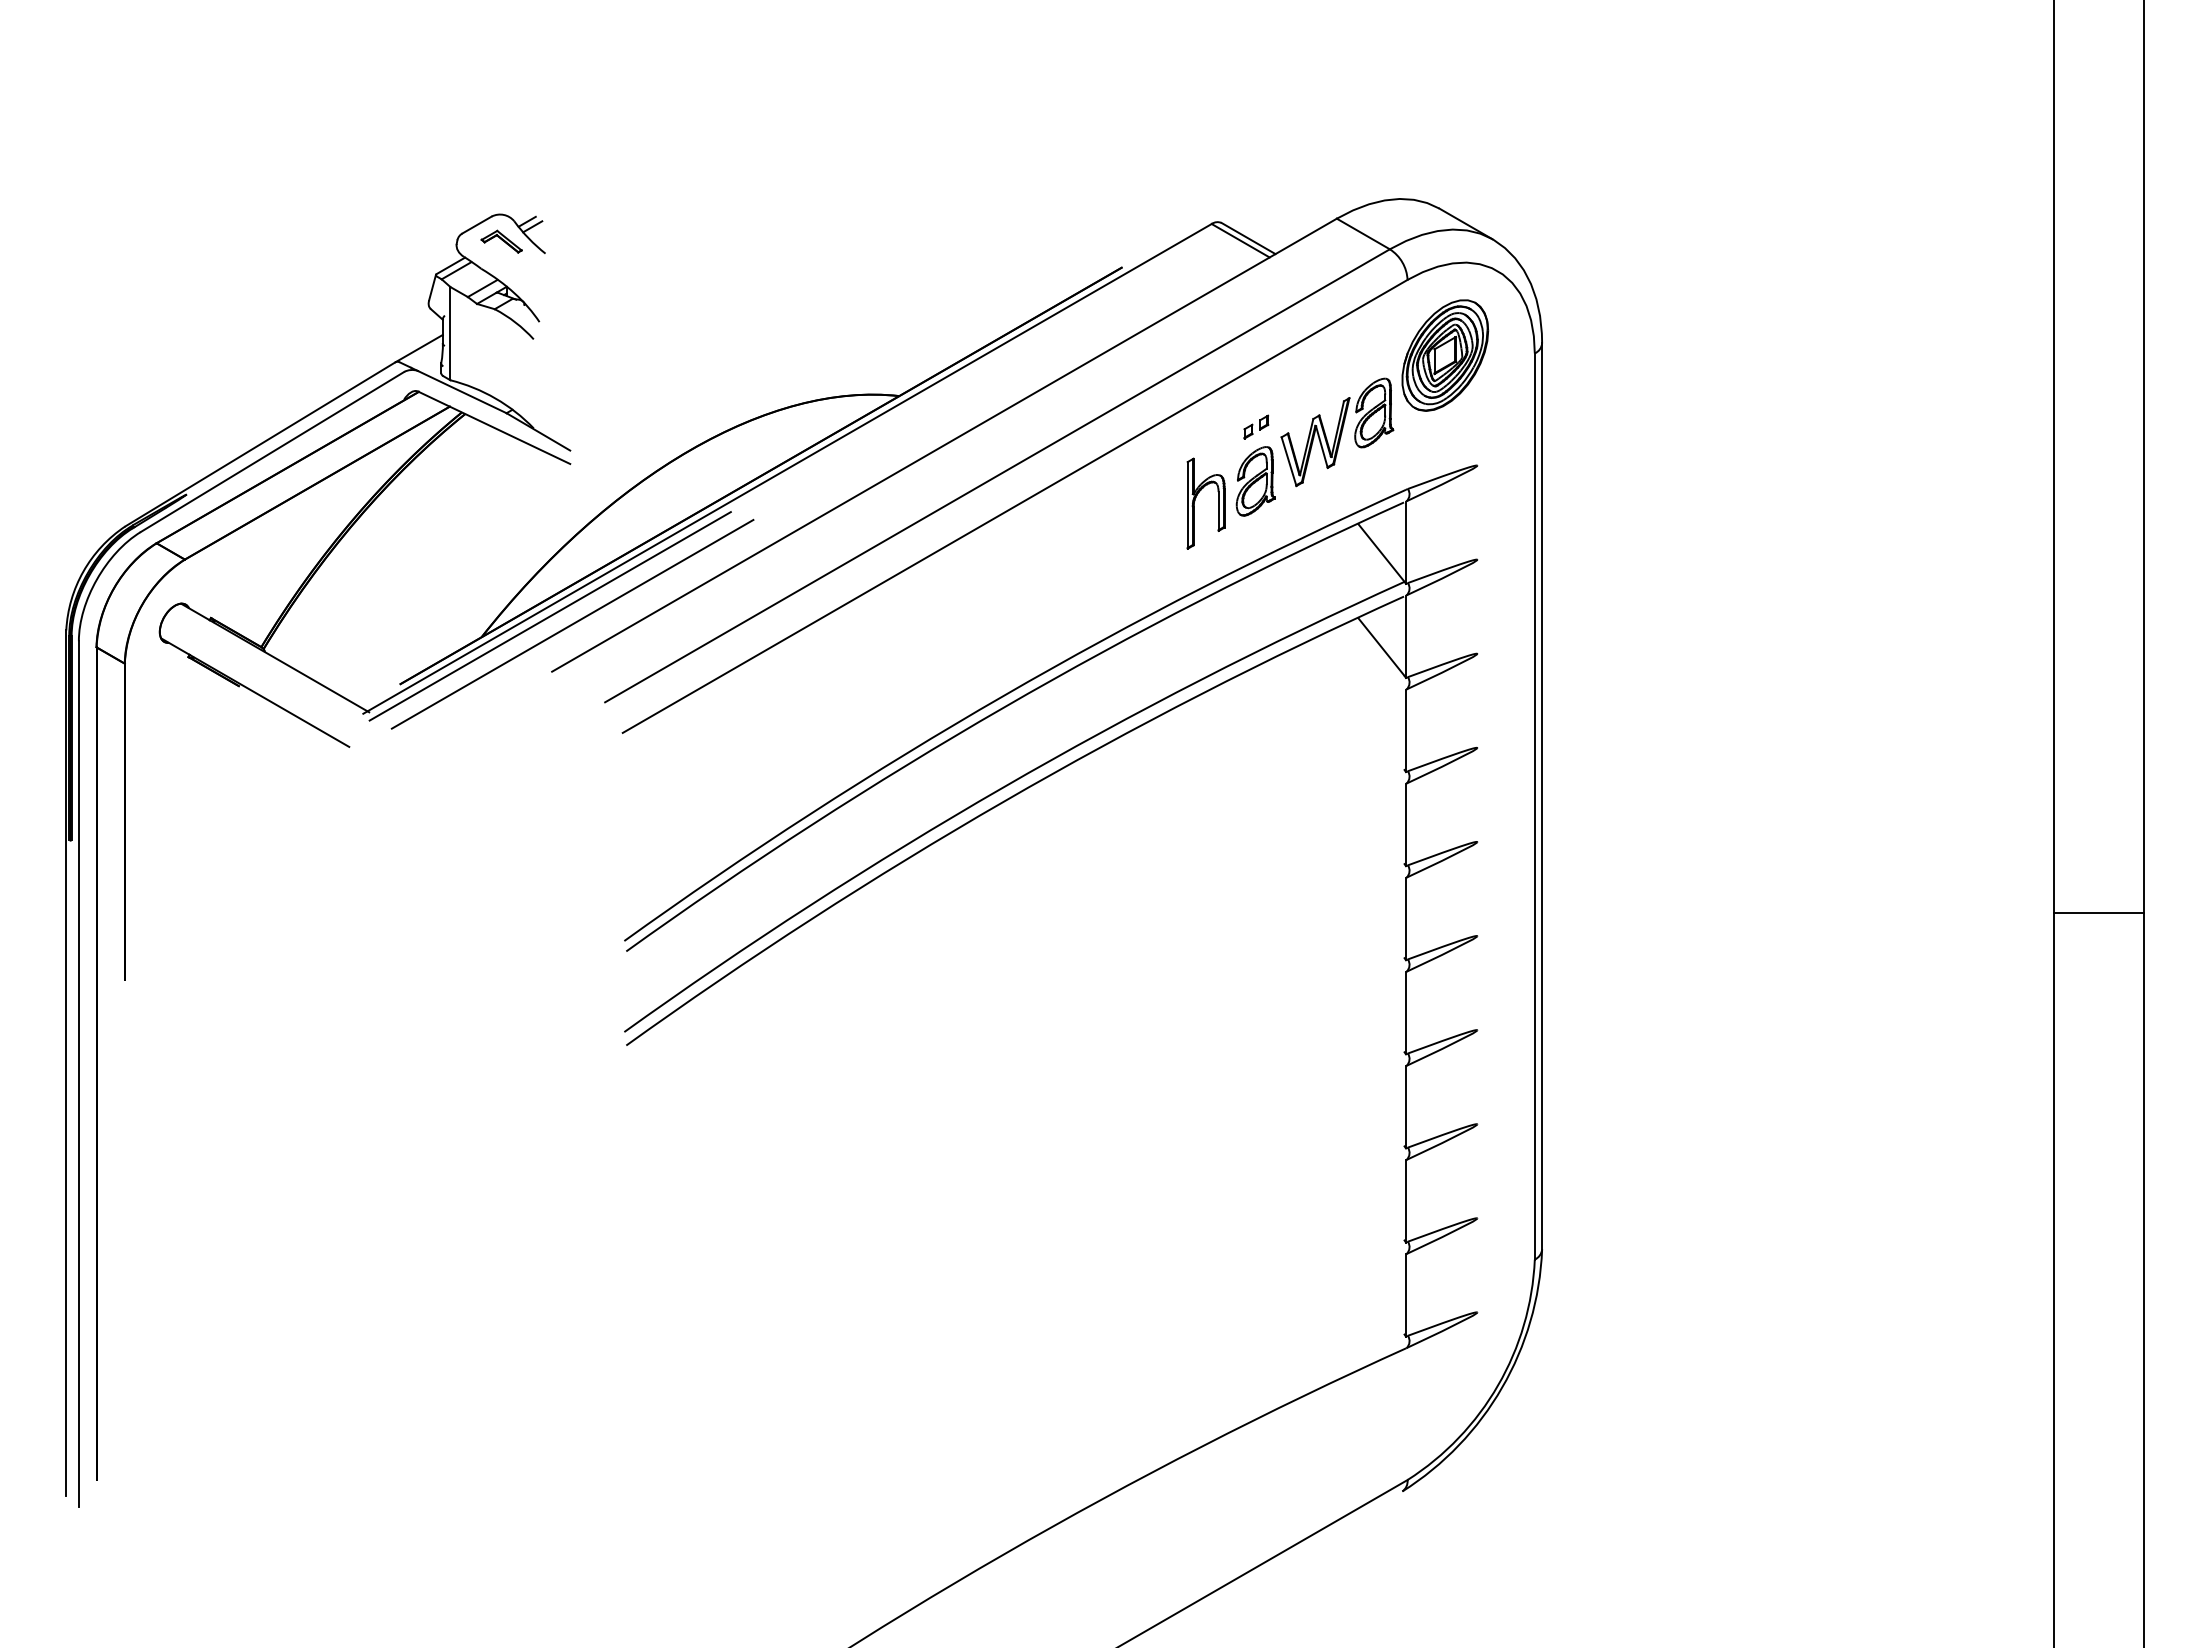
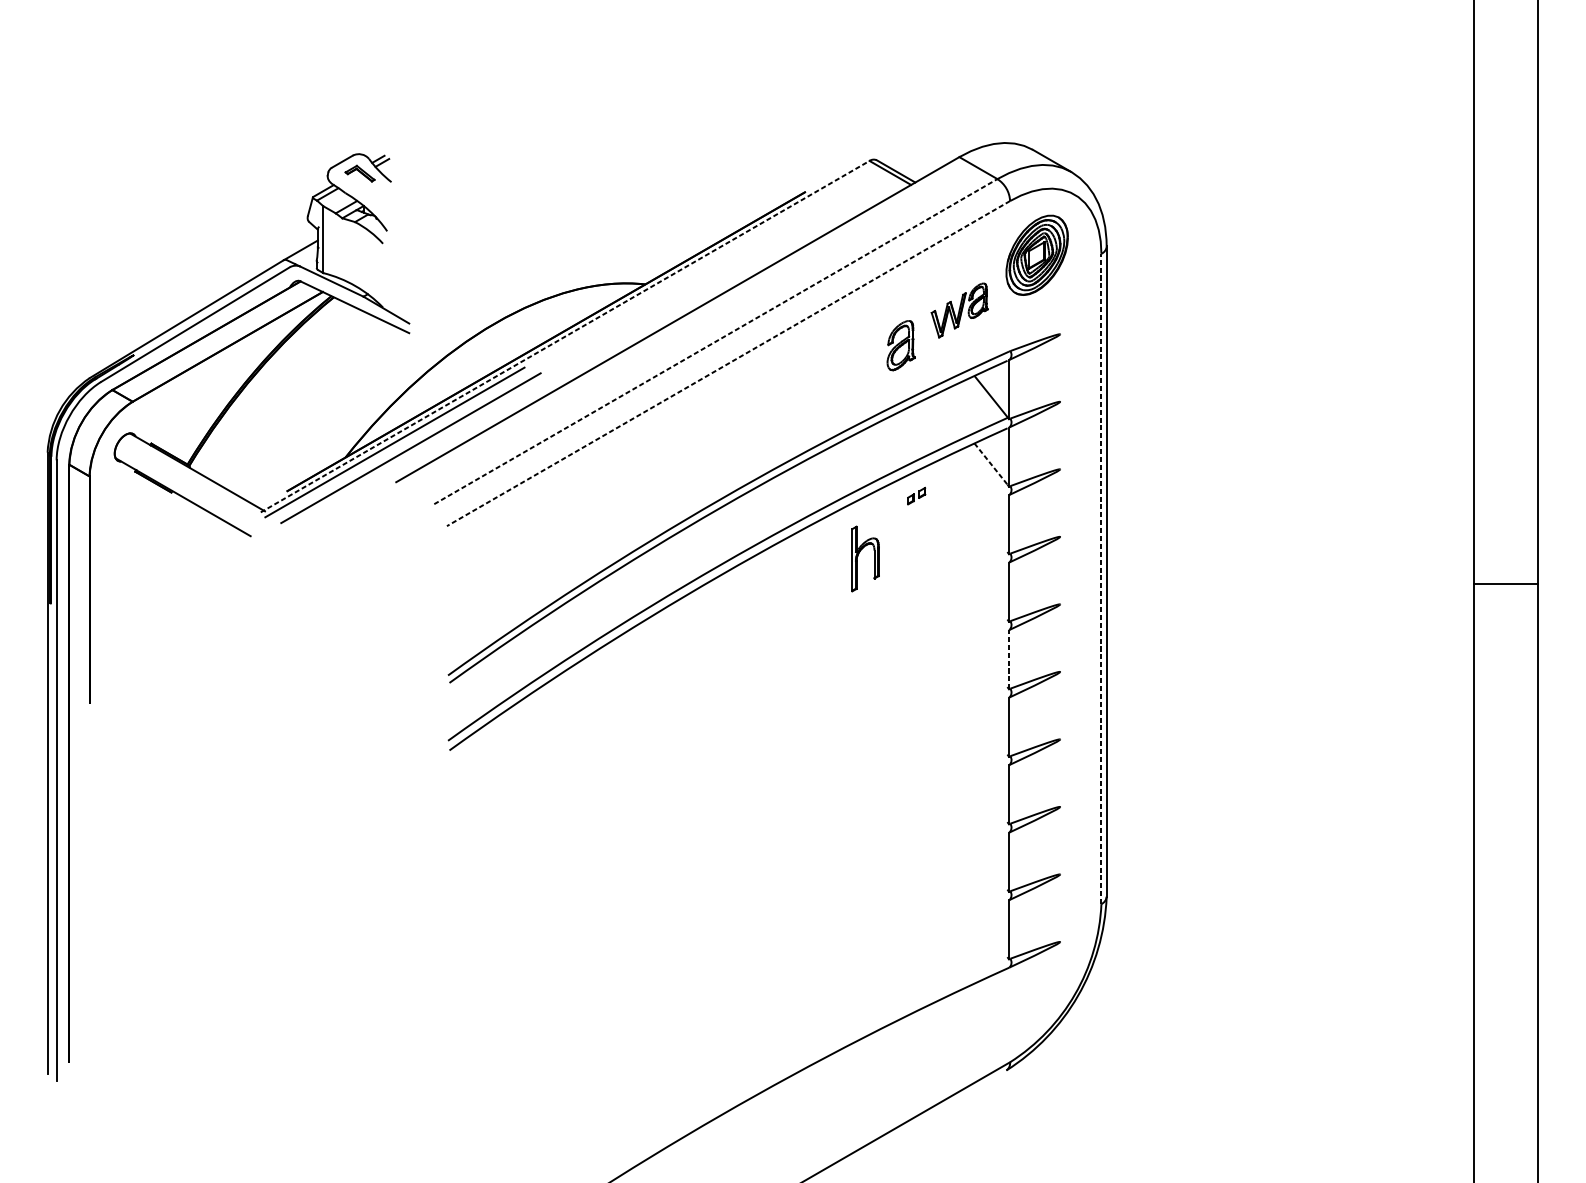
part: (1256, 426) -> (916, 495), moved
part: (1337, 432) -> (959, 310), size x0.7
line: (787, 468) -> (565, 336), solid -> dashed
line: (997, 475) -> (715, 341), solid -> dashed
part: (1195, 501) -> (857, 557), moved
line: (1014, 506) -> (728, 363), solid -> dashed
line: (1381, 646) -> (991, 464), solid -> dashed
line: (1534, 806) -> (1101, 578), solid -> dashed
line: (2098, 913) -> (1505, 584), moved
line: (1405, 918) -> (1008, 659), solid -> dashed

